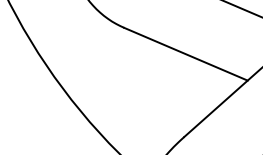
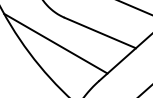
line: (108, 72) -> (55, 43), added

